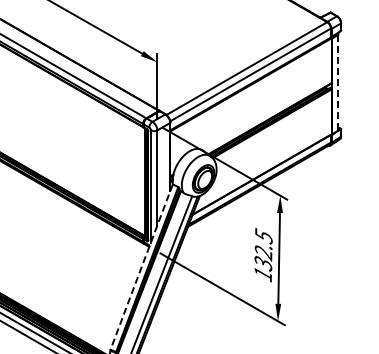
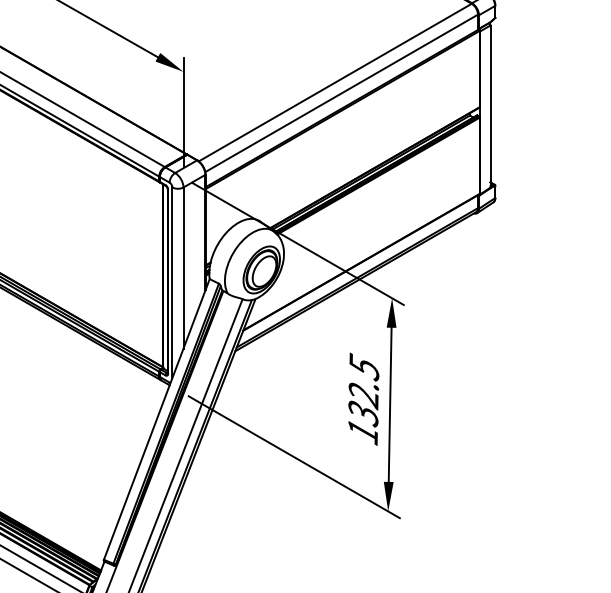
line: (338, 82) -> (490, 106), dashed -> solid
line: (141, 267) -> (156, 420), dashed -> solid

